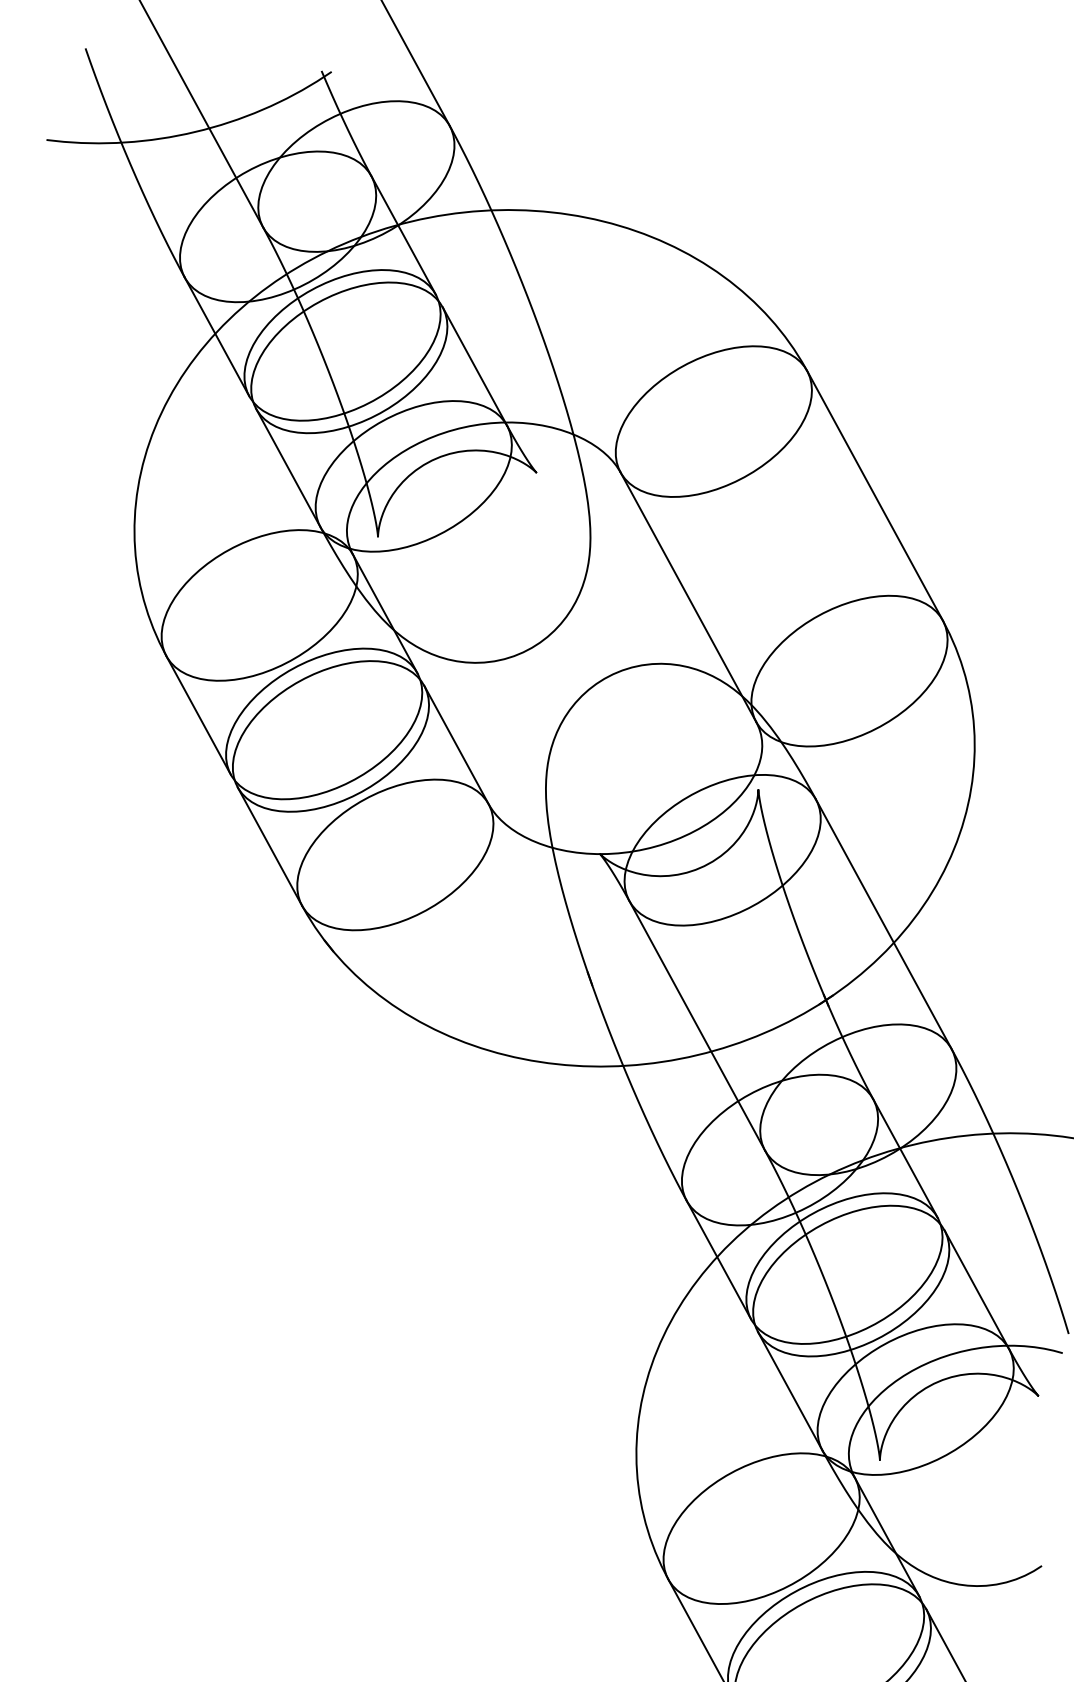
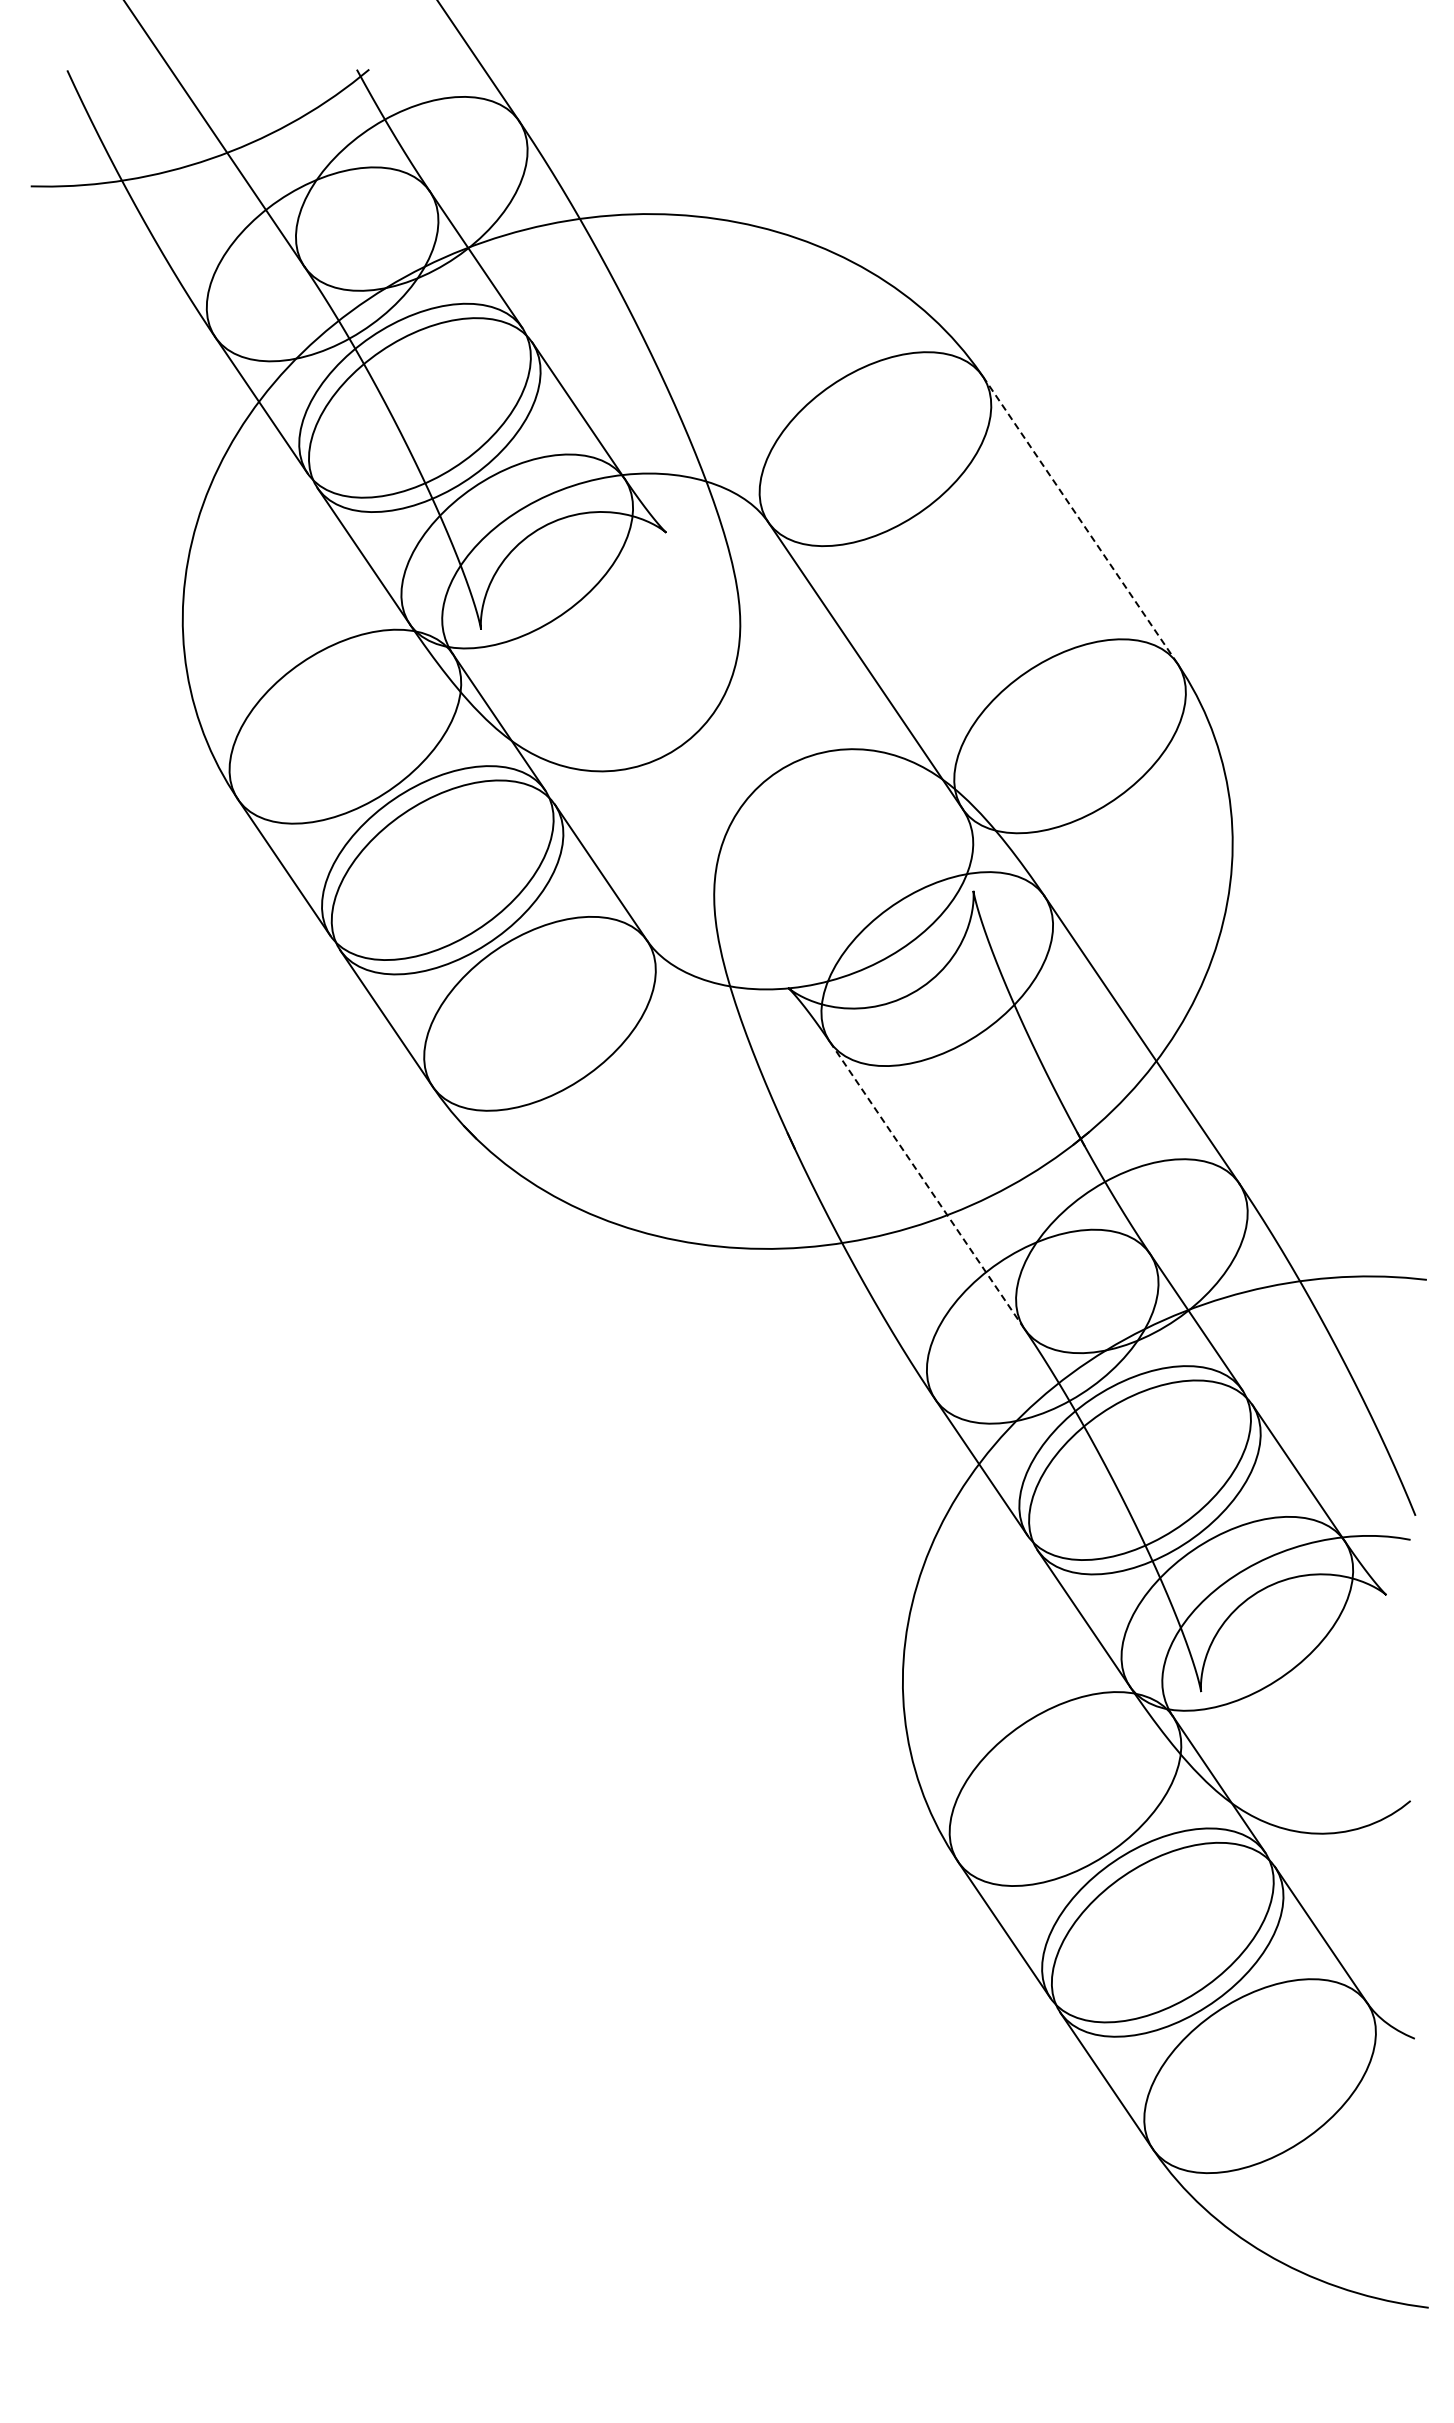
line: (874, 495) -> (1079, 519), solid -> dashed
line: (697, 1025) -> (927, 1185), solid -> dashed

